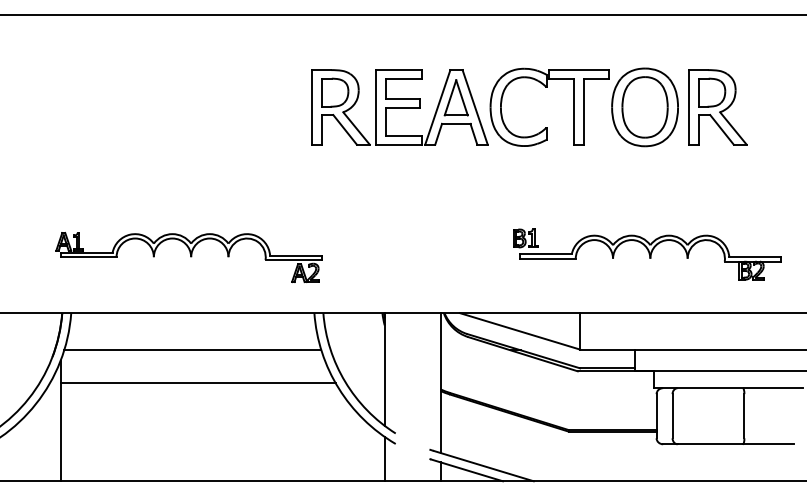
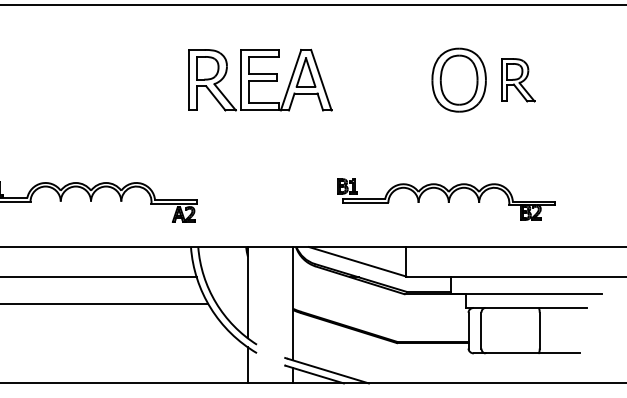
part: (547, 87) -> (380, 64), removed
part: (717, 107) -> (517, 80), size x0.7
part: (647, 254) -> (446, 199), moved

